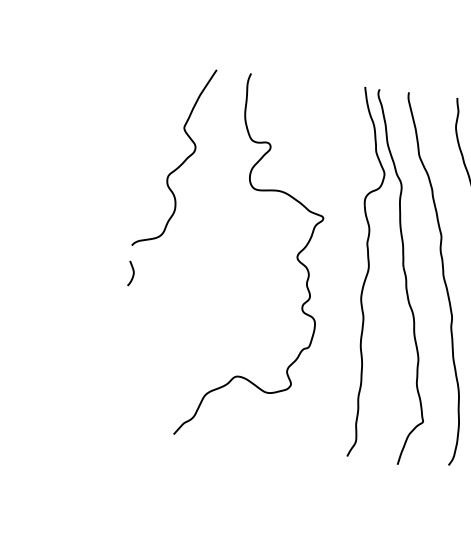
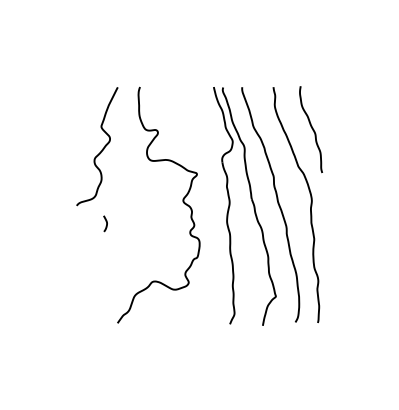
curve: (132, 273) -> (106, 223), moved

